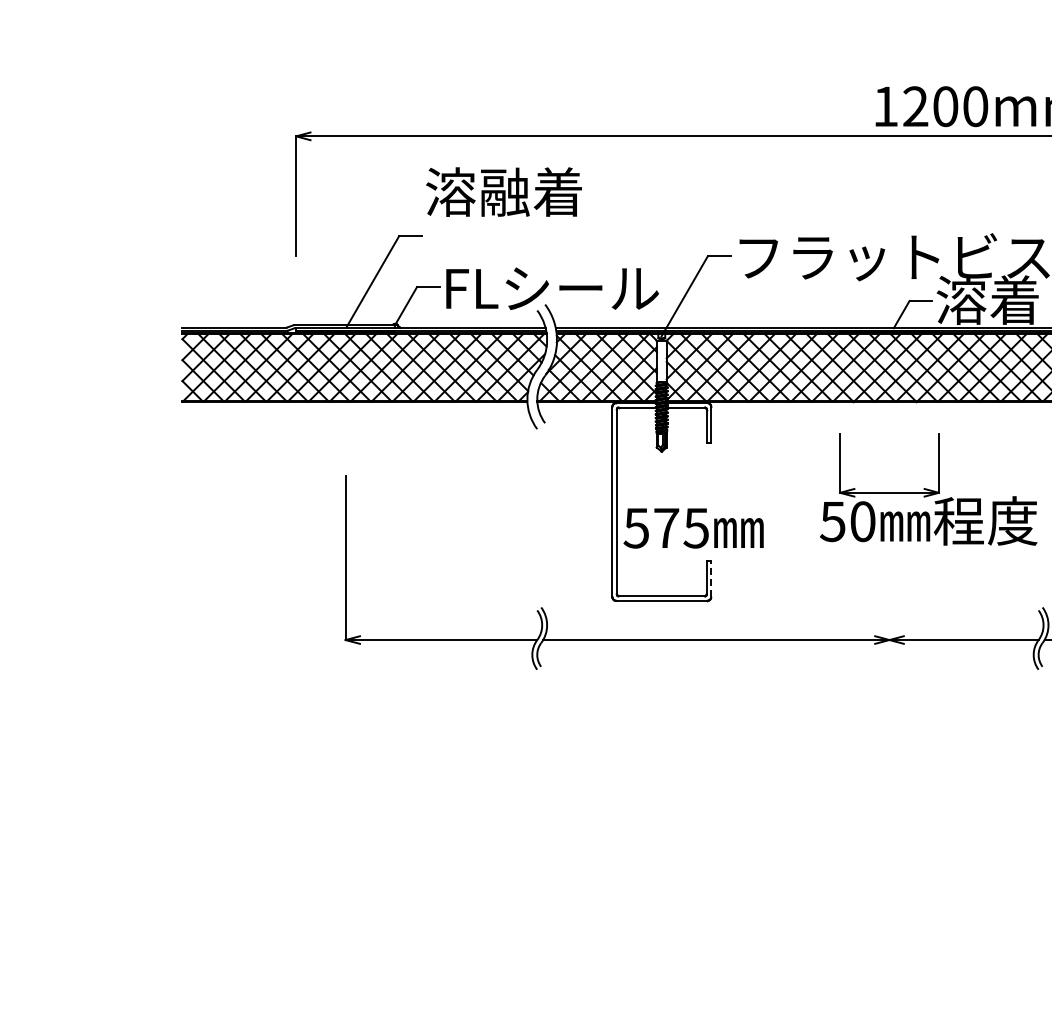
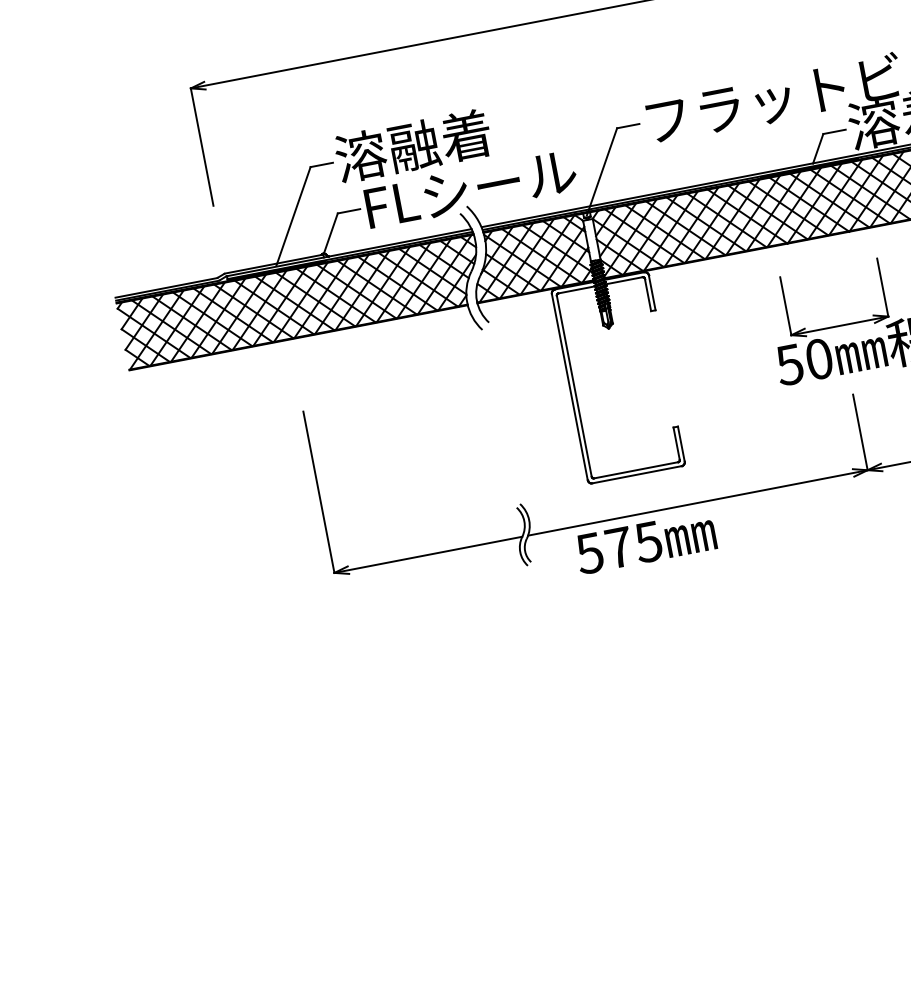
text: (503, 191) -> (412, 145), moved
text: (693, 528) -> (645, 542), moved
line: (711, 579) -> (681, 444), dashed -> solid
line: (889, 601) -> (860, 432), added

